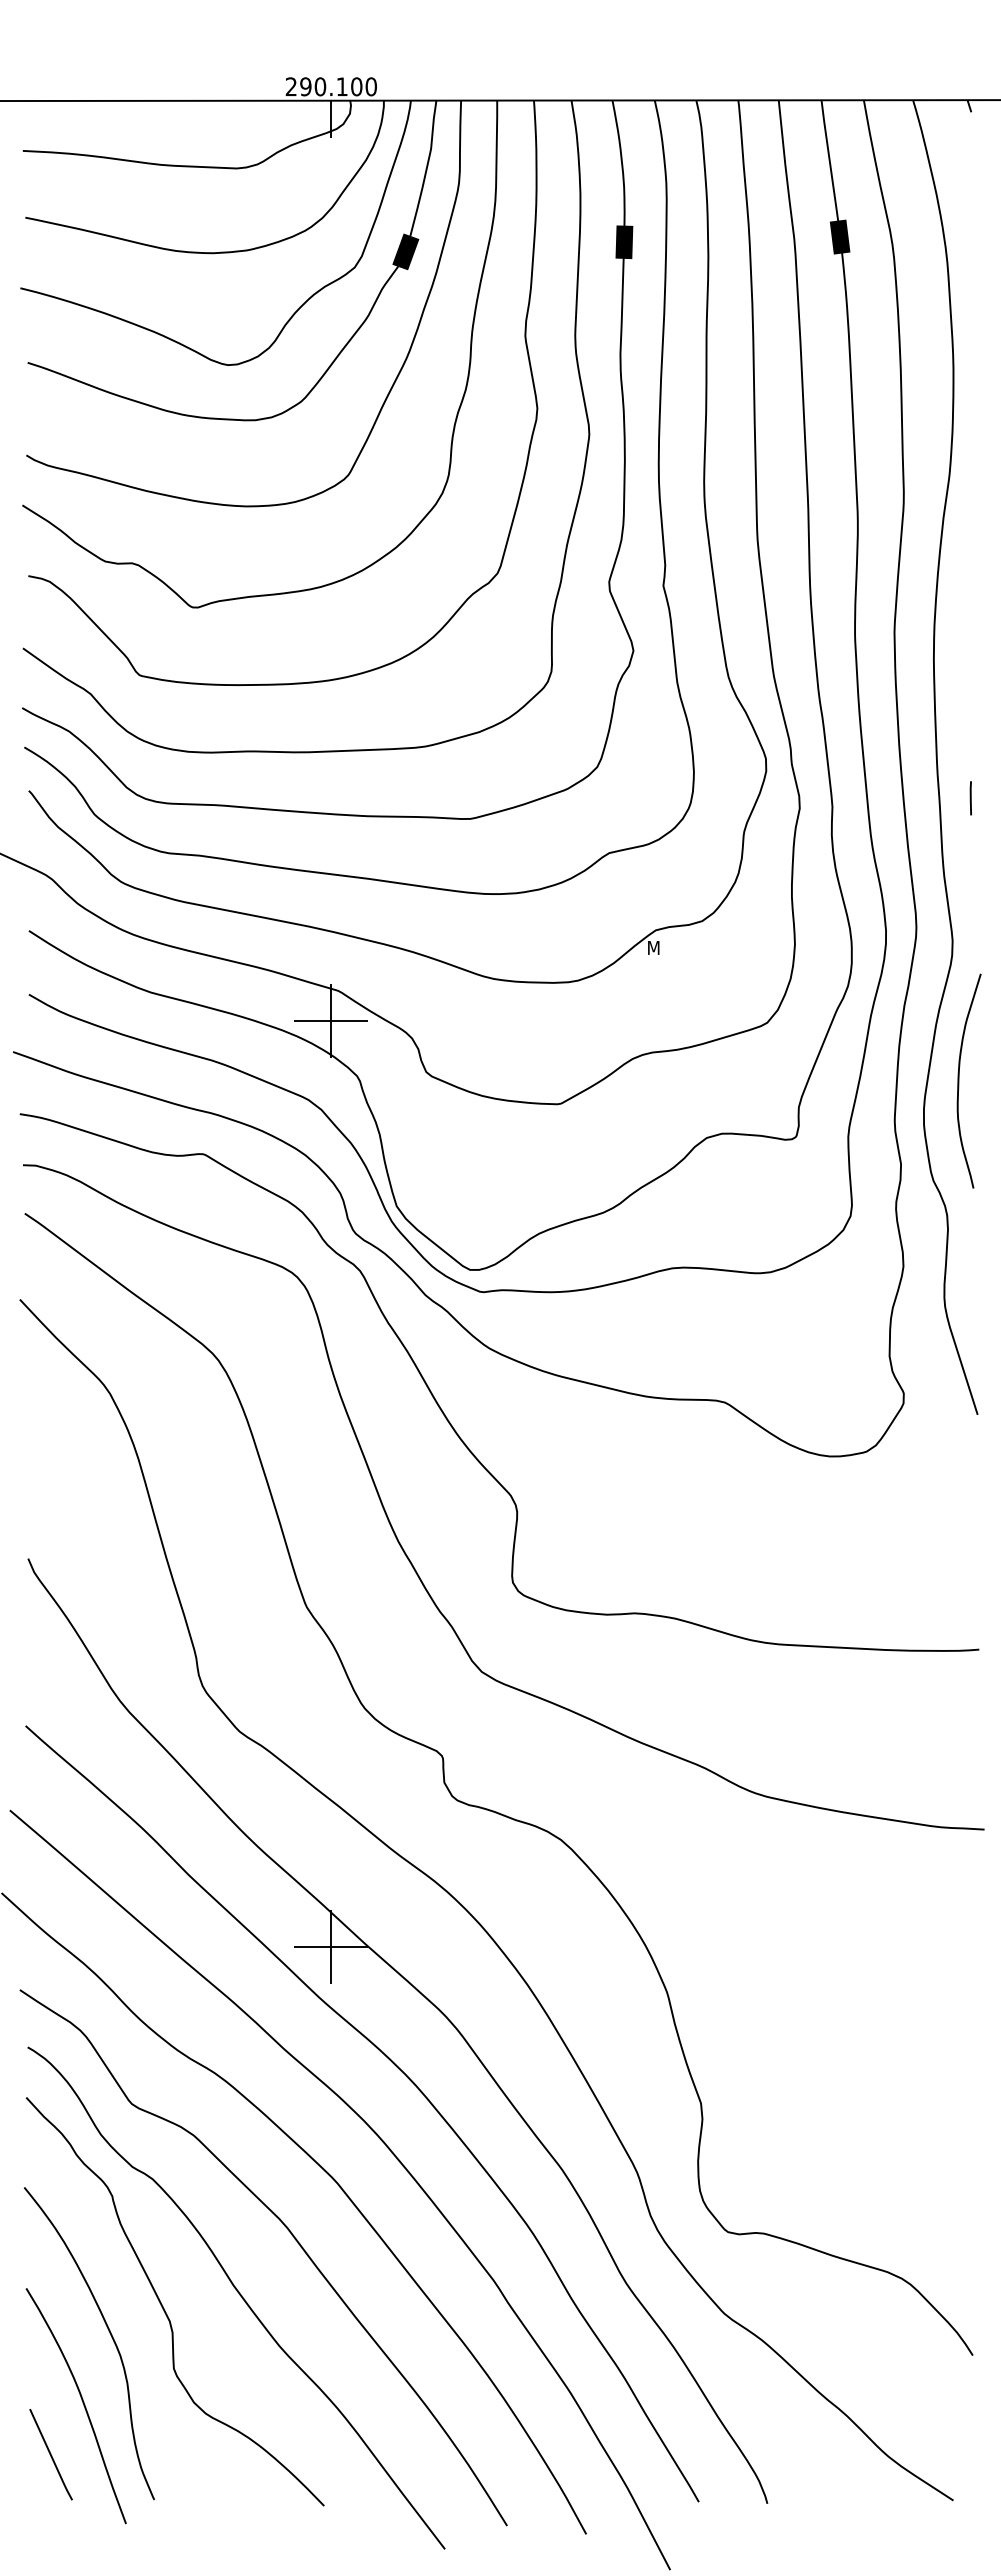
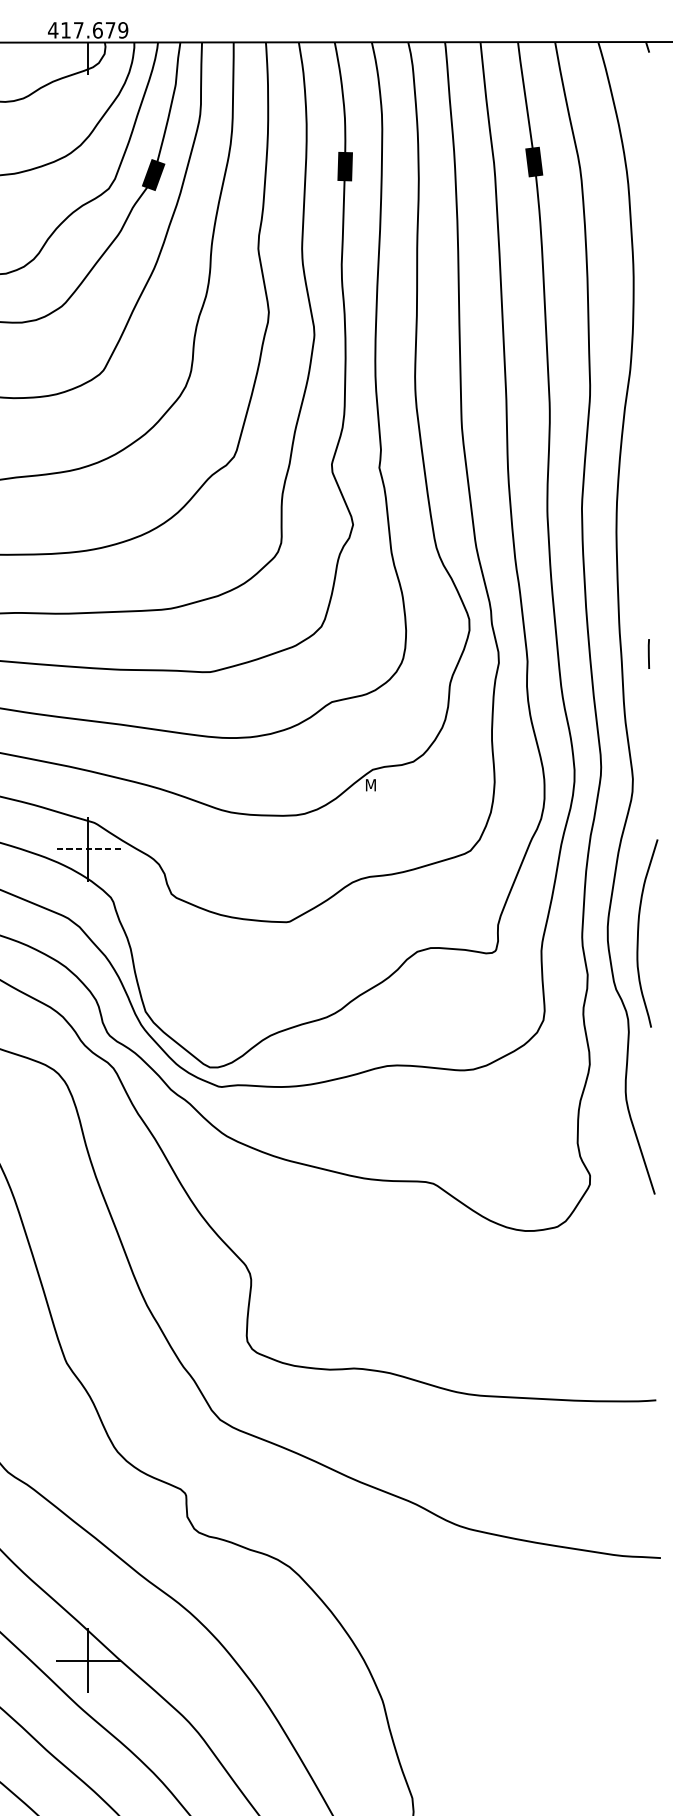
text: (330, 86) -> (87, 30), 290.100 -> 417.679
line: (330, 1021) -> (87, 849), solid -> dashed
curve: (959, 1080) -> (638, 932), moved

